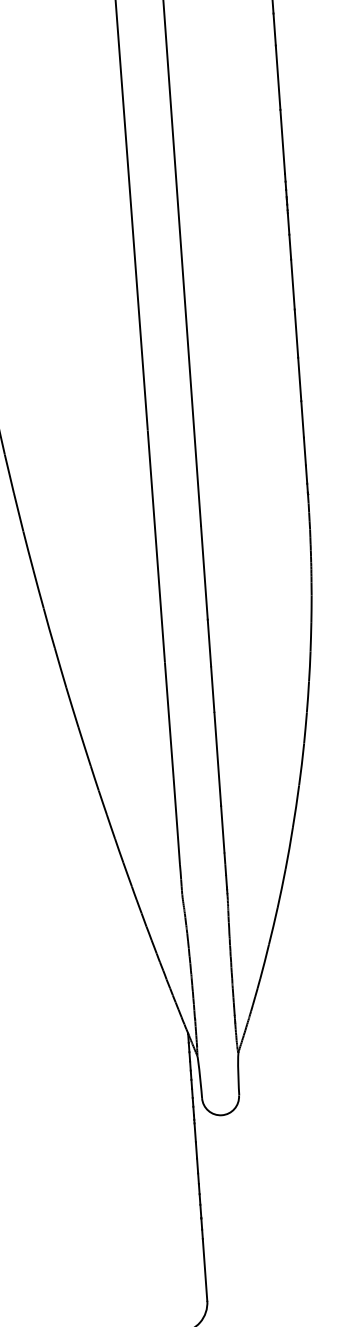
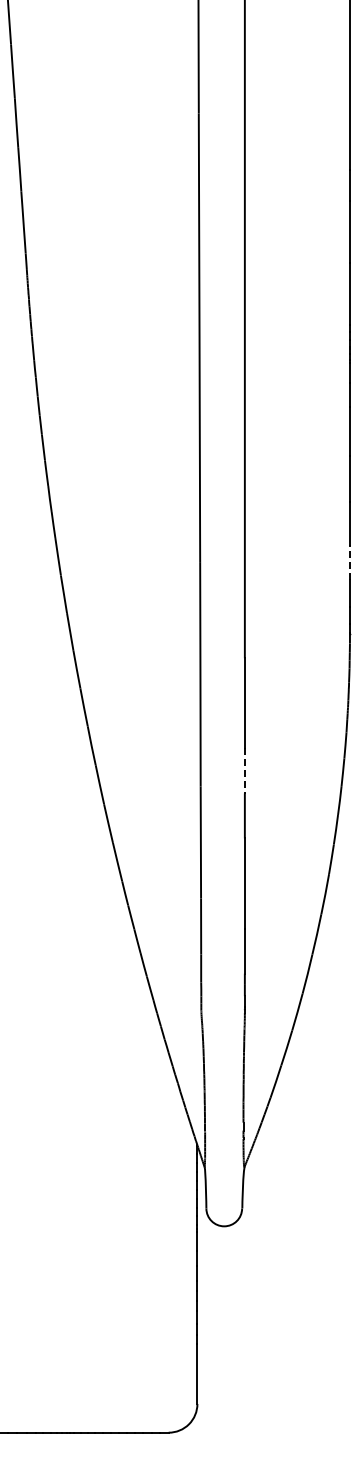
line: (302, 419) -> (349, 562), solid -> dashed
line: (209, 642) -> (244, 770), solid -> dashed

